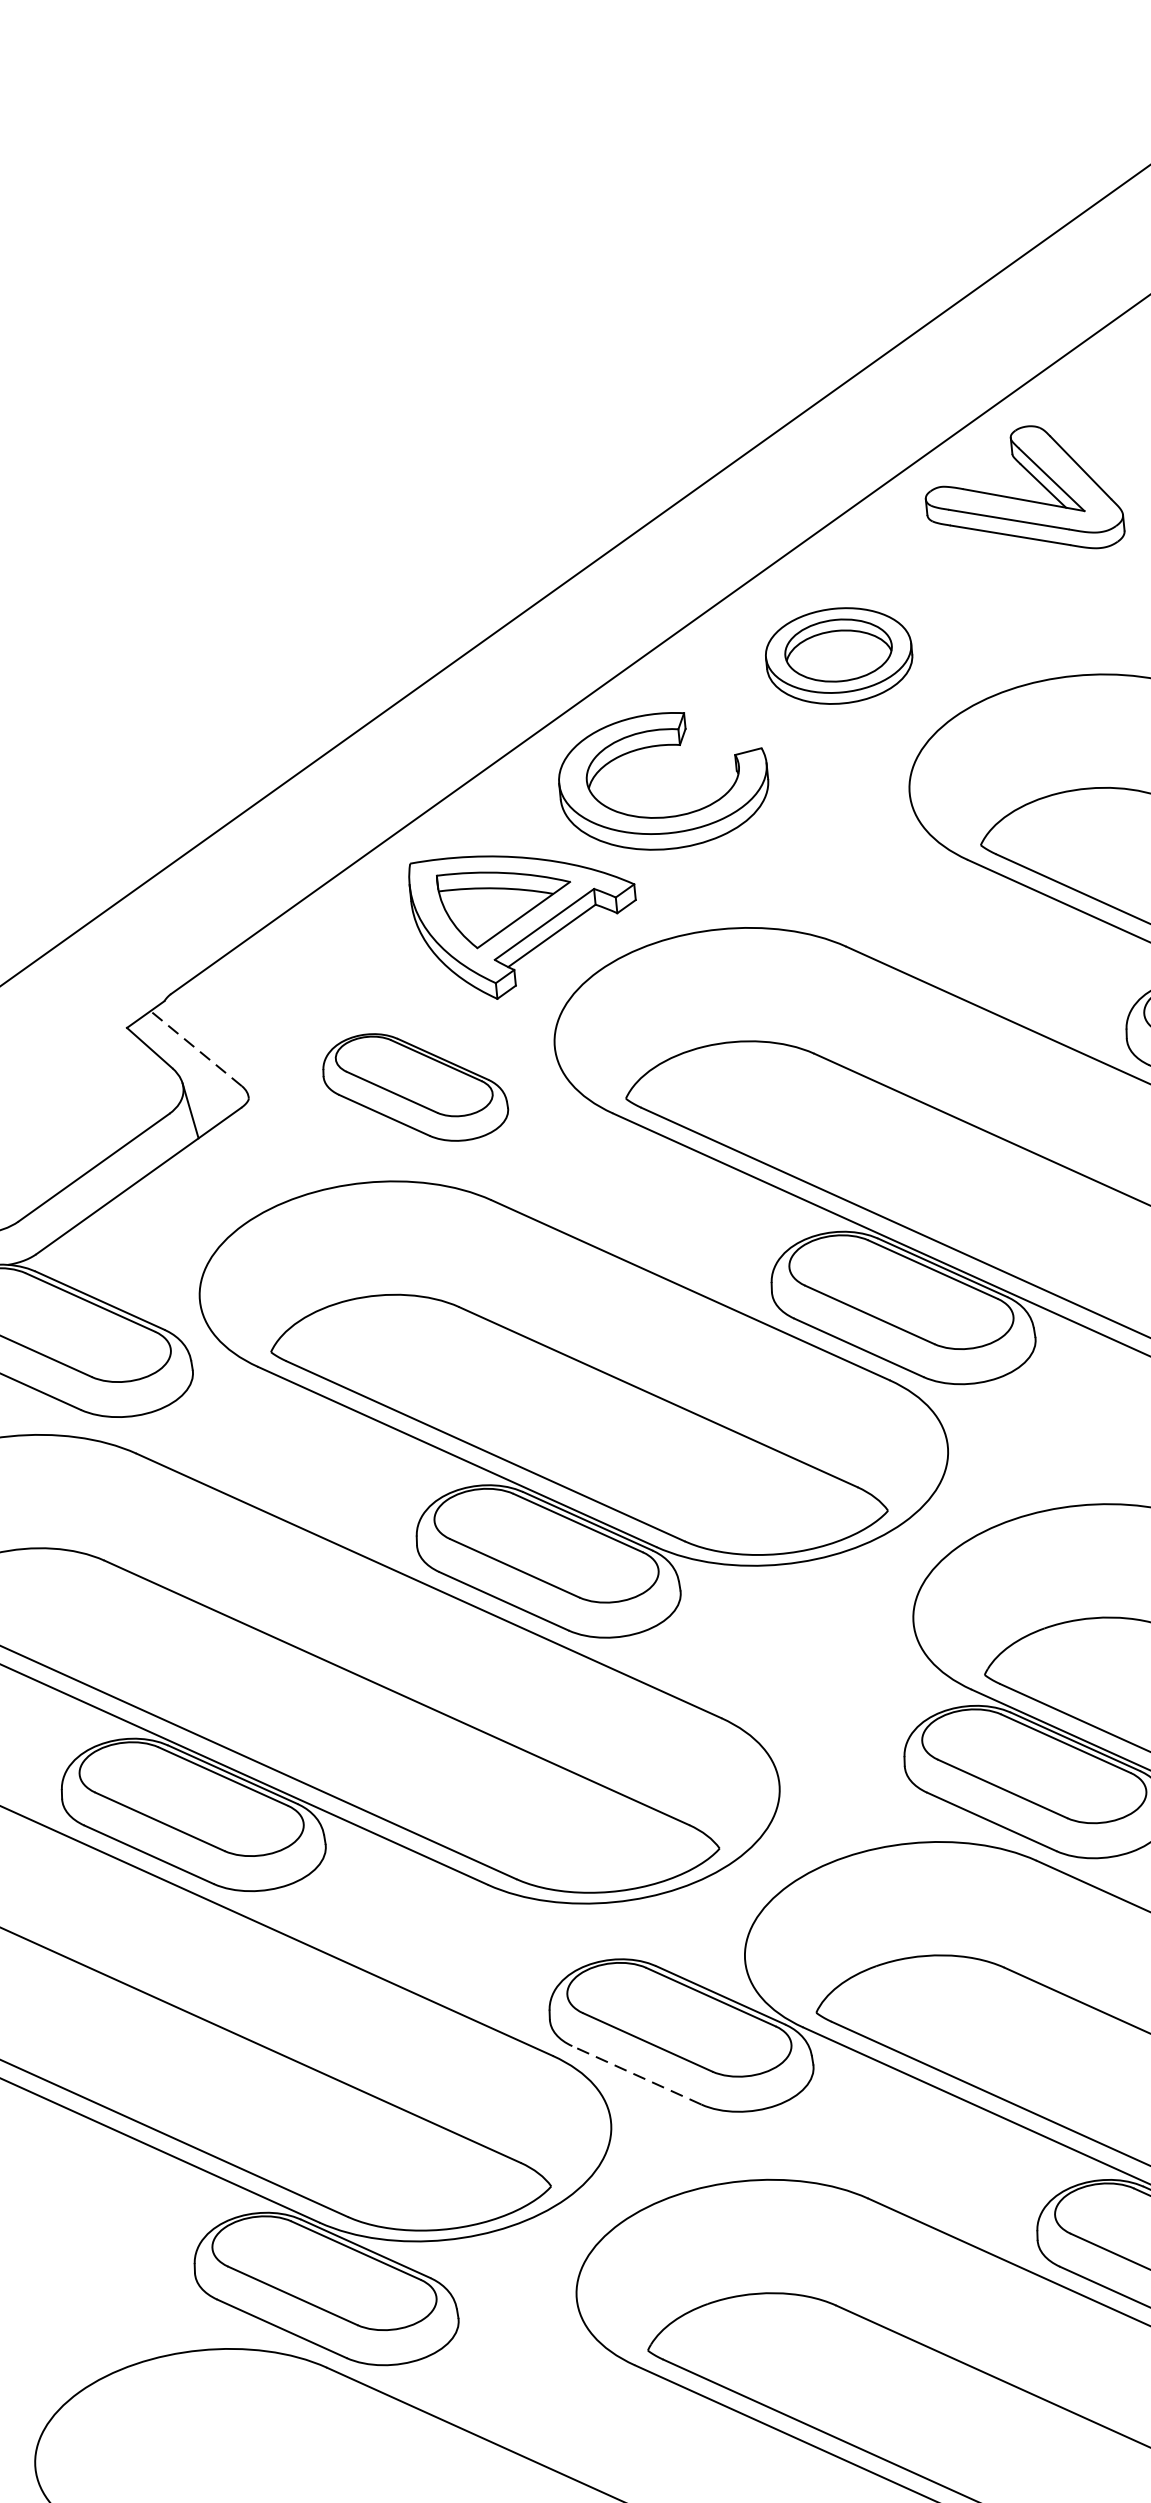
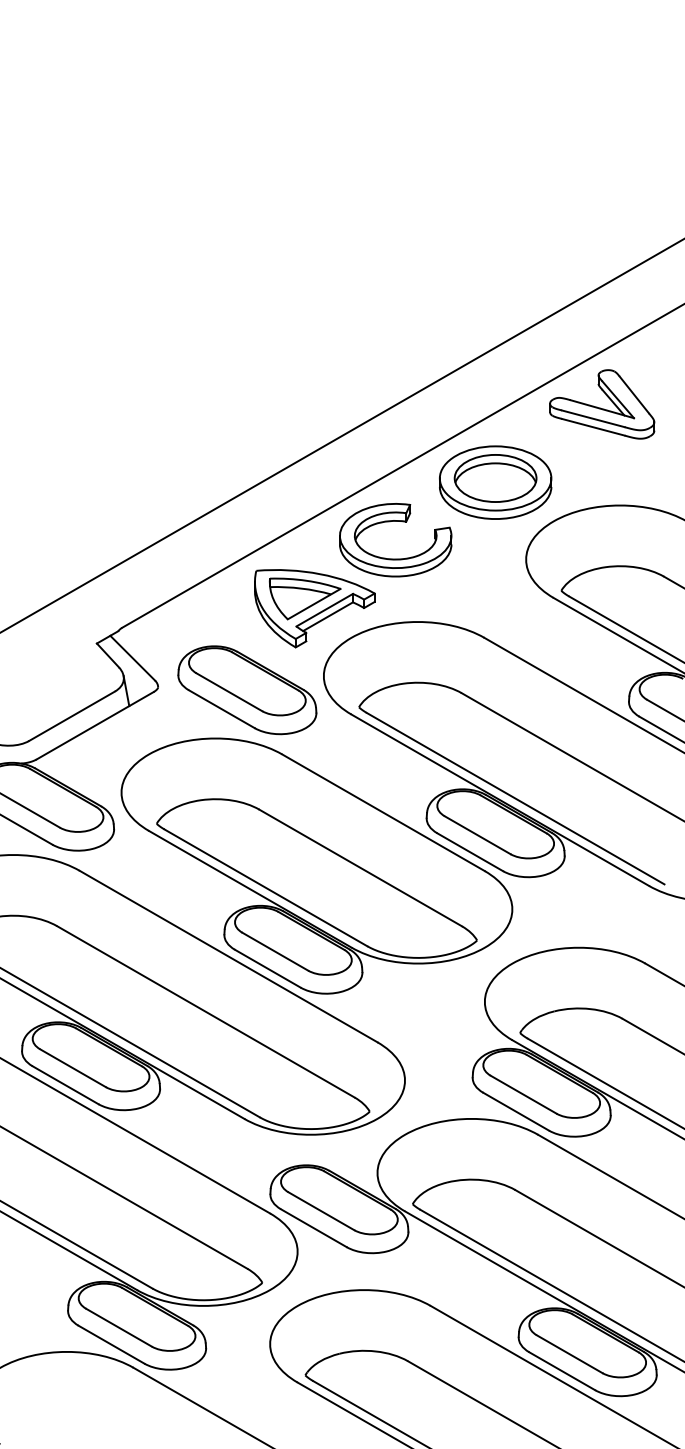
part: (838, 655) -> (495, 482), size x1.43
line: (195, 1049) -> (132, 658), dashed -> solid
part: (415, 1087) -> (247, 690), size x1.43
line: (636, 2075) -> (313, 1228), dashed -> solid

